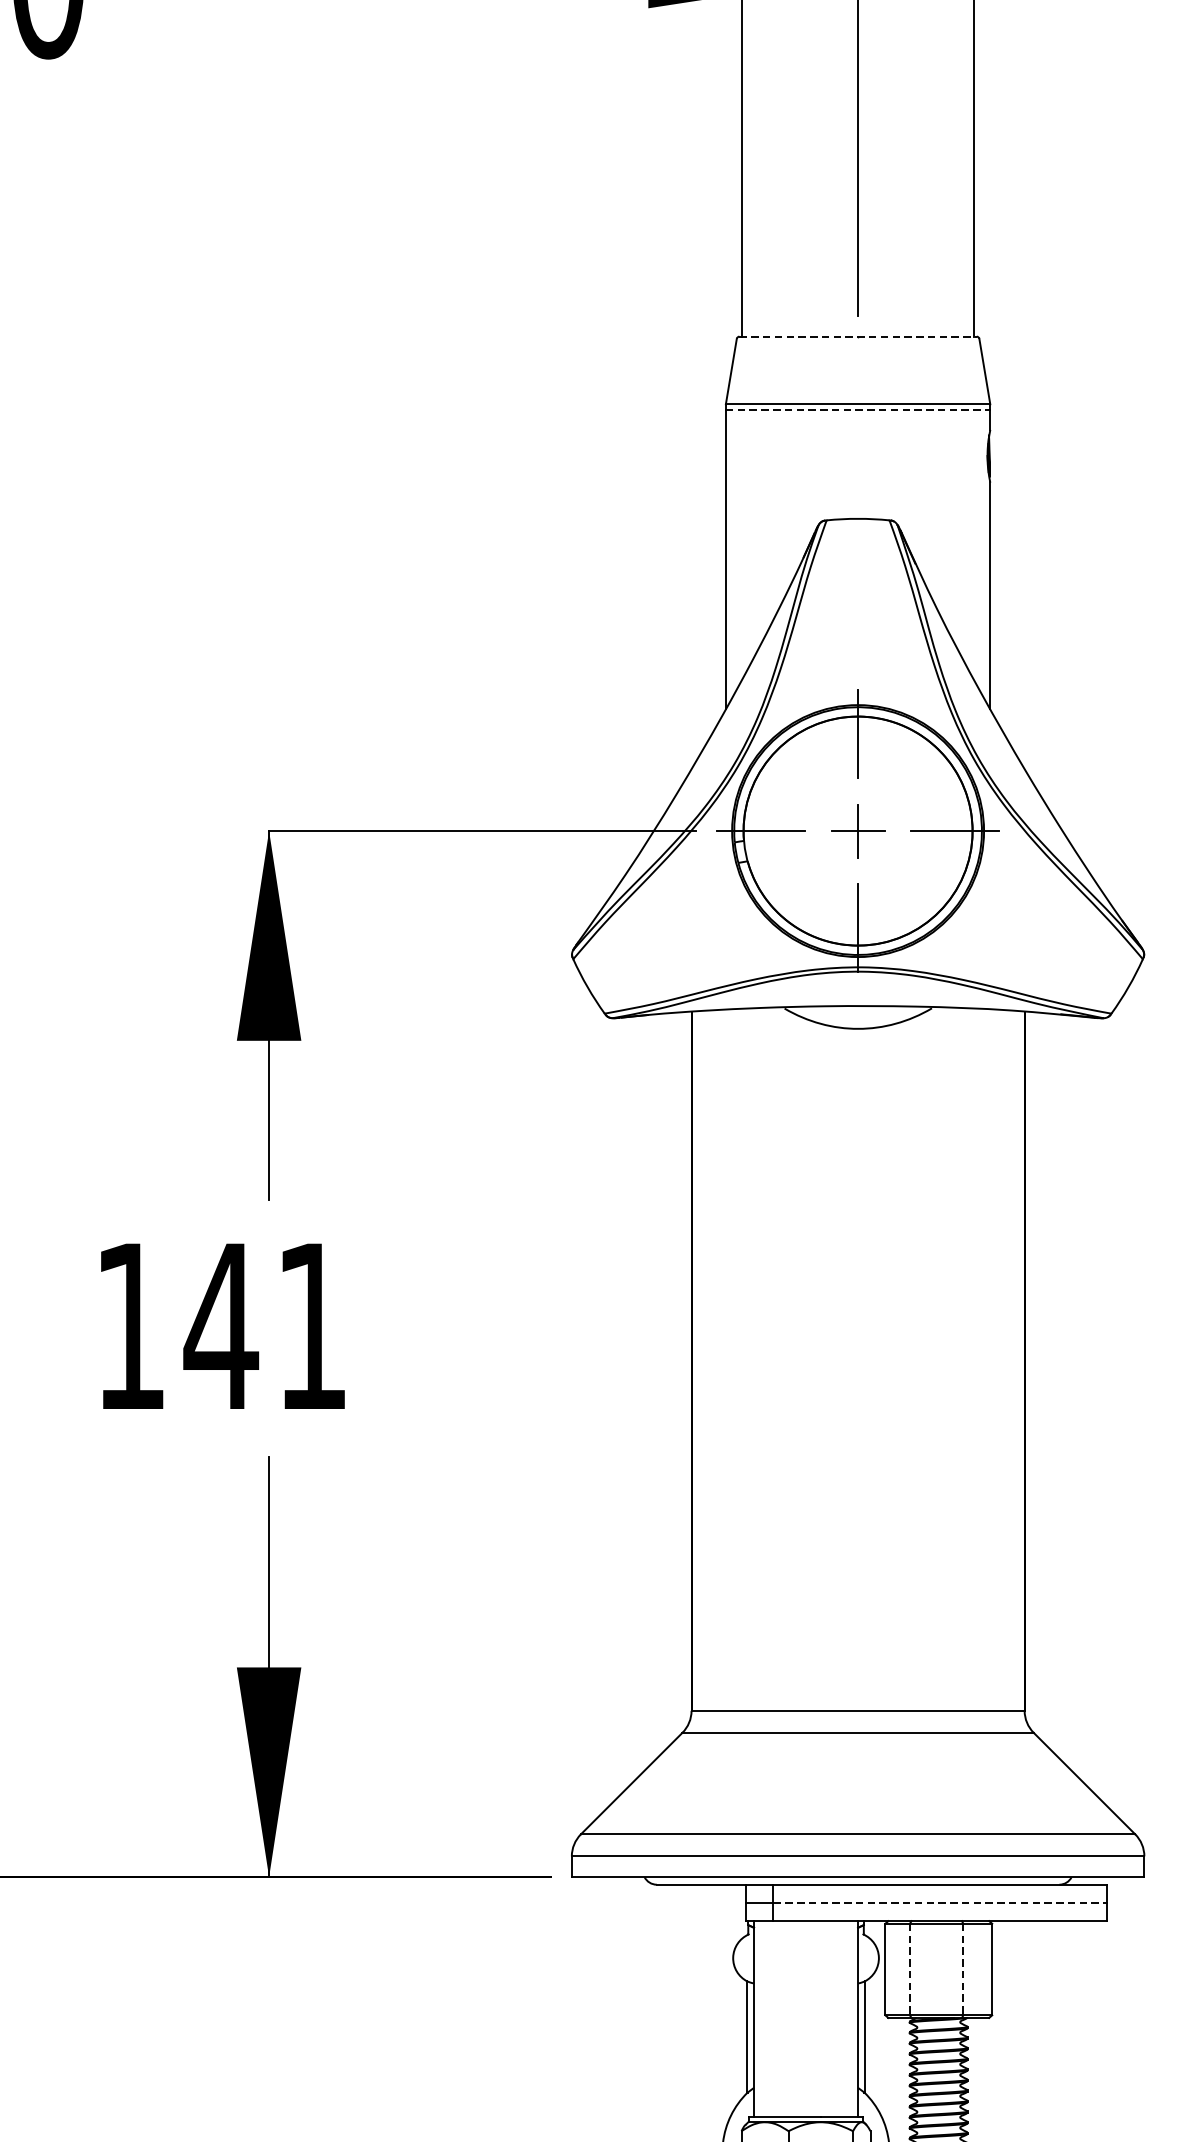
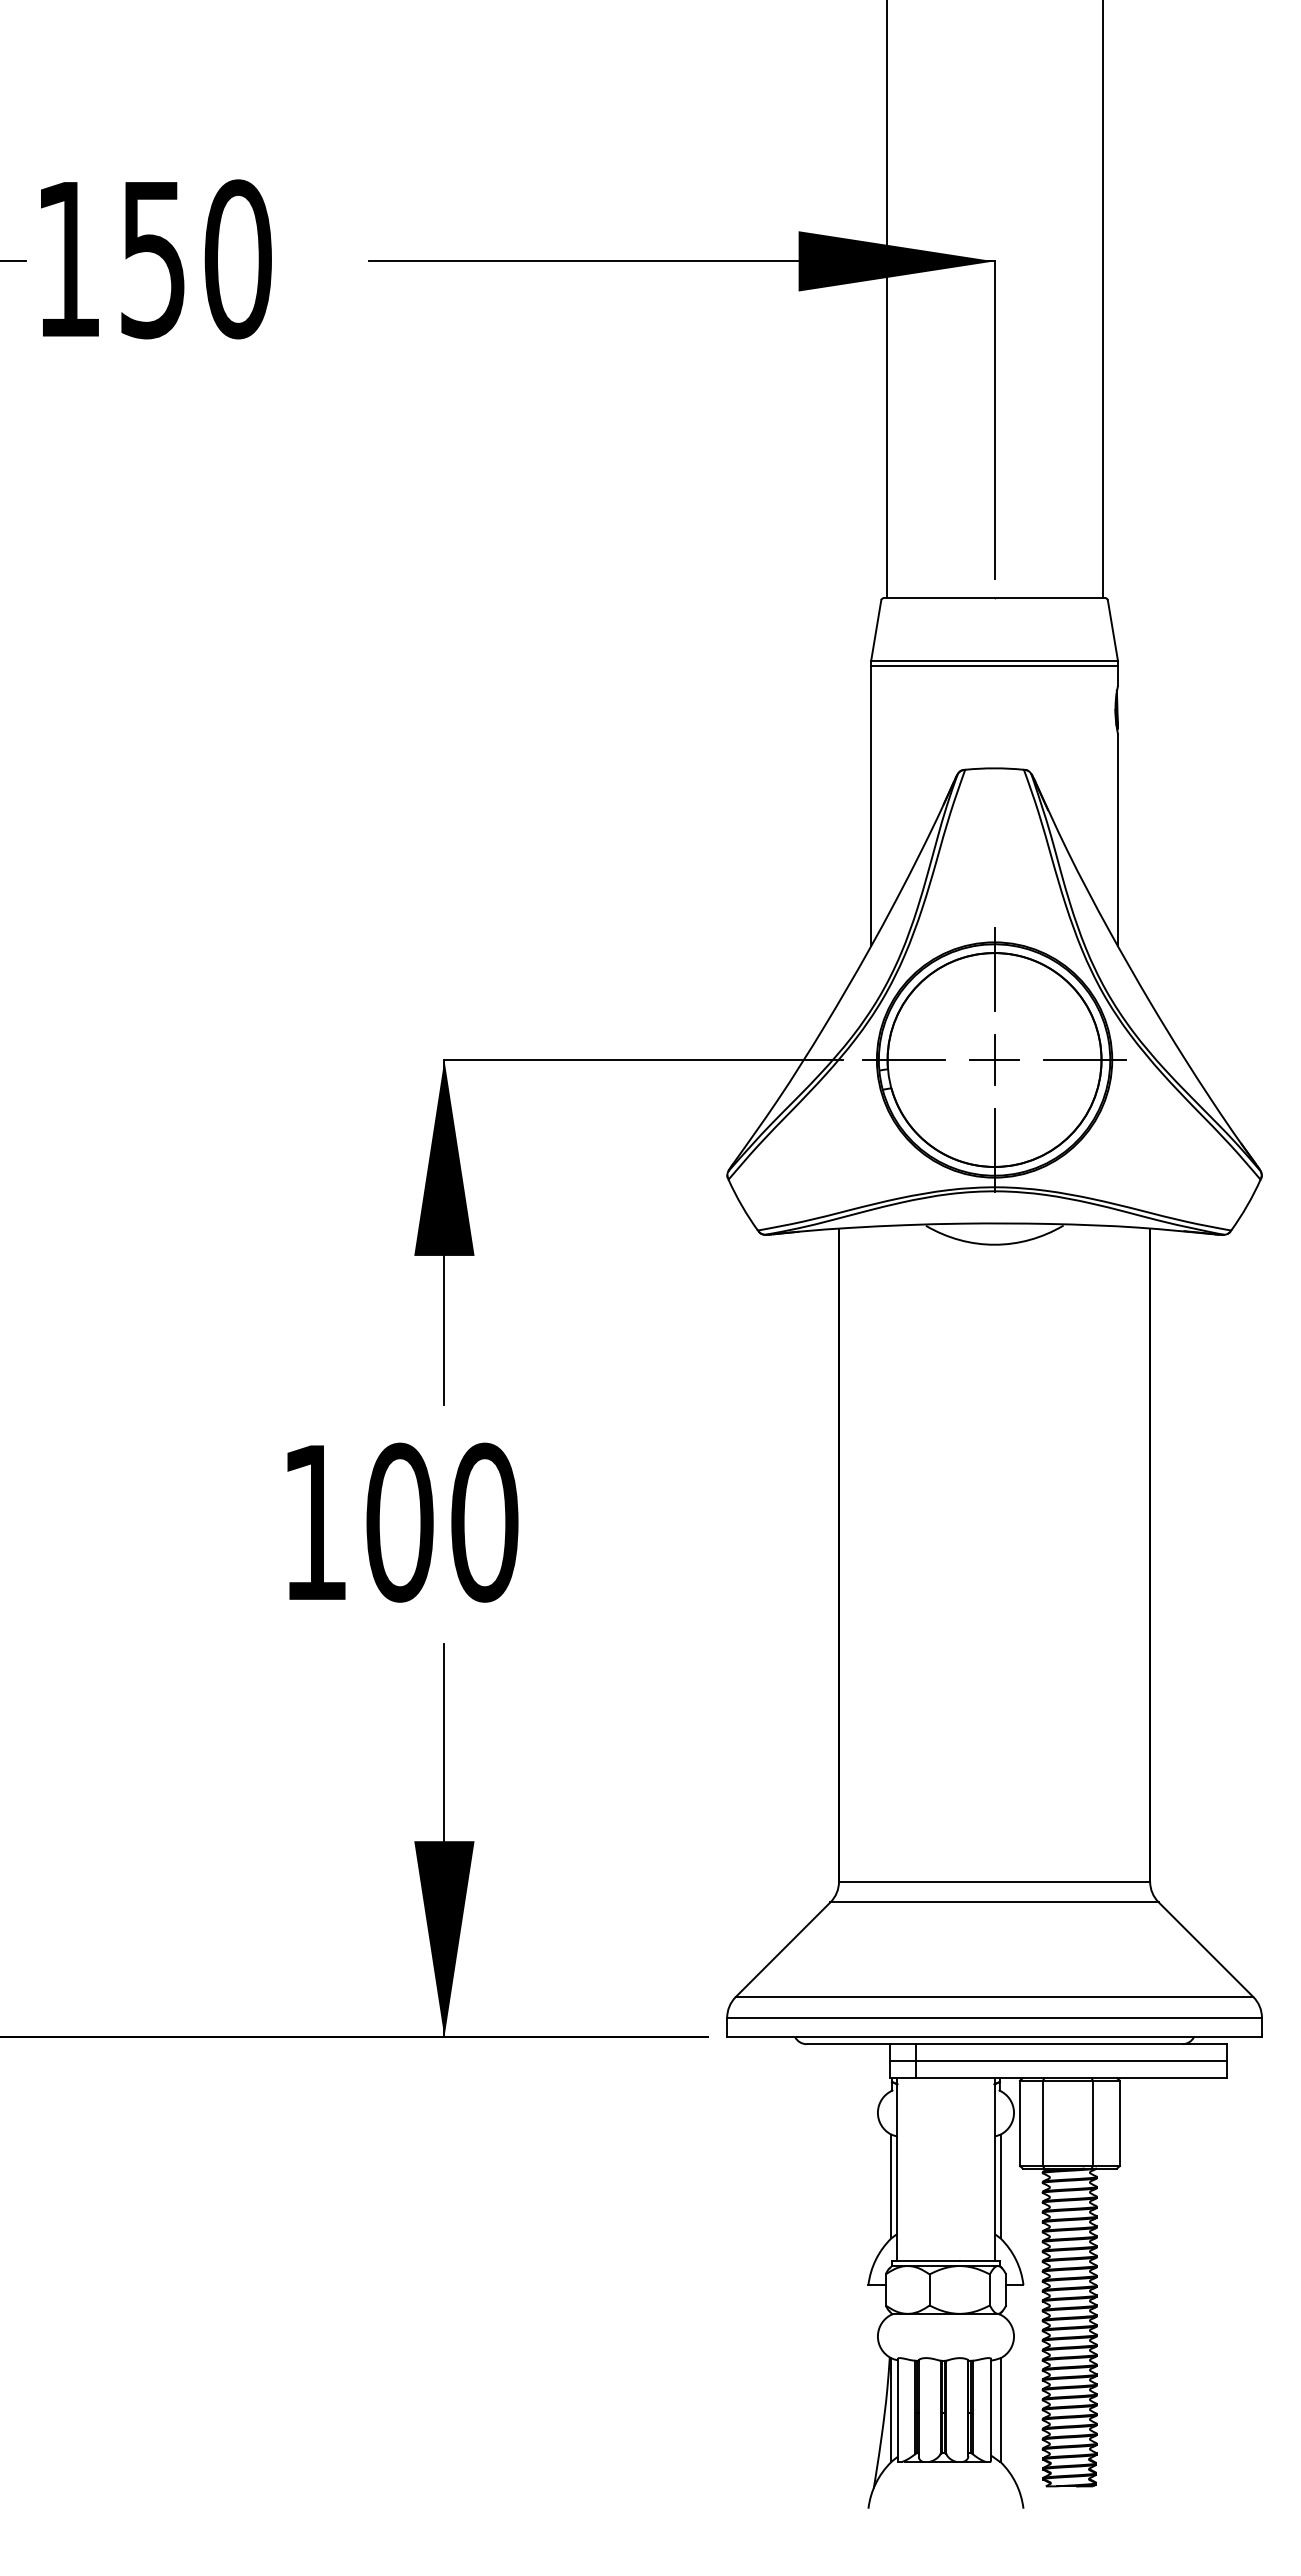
line: (858, 336) -> (994, 598), dashed -> solid
line: (859, 409) -> (995, 666), dashed -> solid
text: (265, 1326) -> (441, 1522), 141 -> 100
line: (940, 1903) -> (1071, 2061), dashed -> solid
line: (909, 1969) -> (1042, 2123), dashed -> solid
line: (962, 1969) -> (1092, 2123), dashed -> solid

